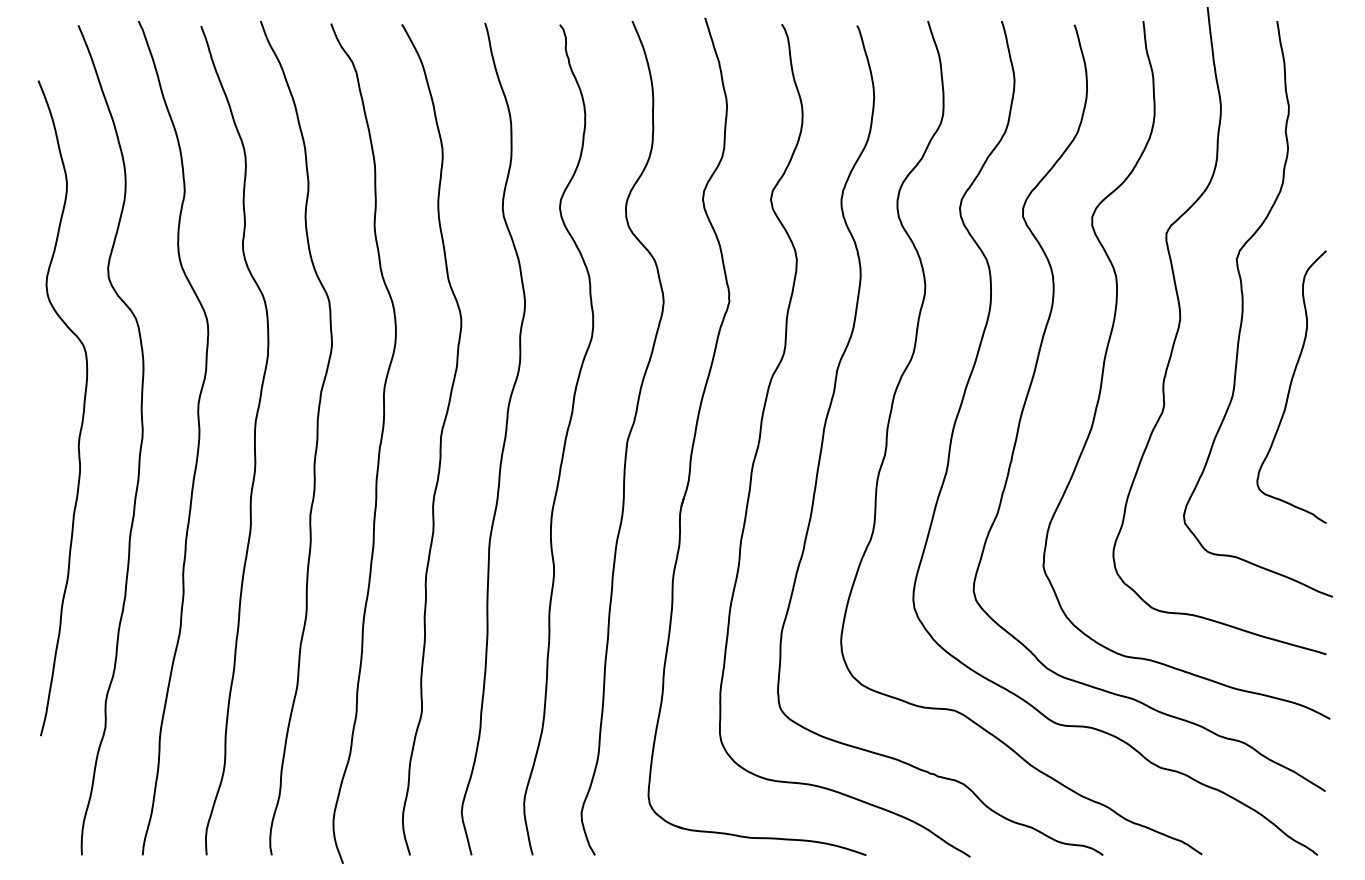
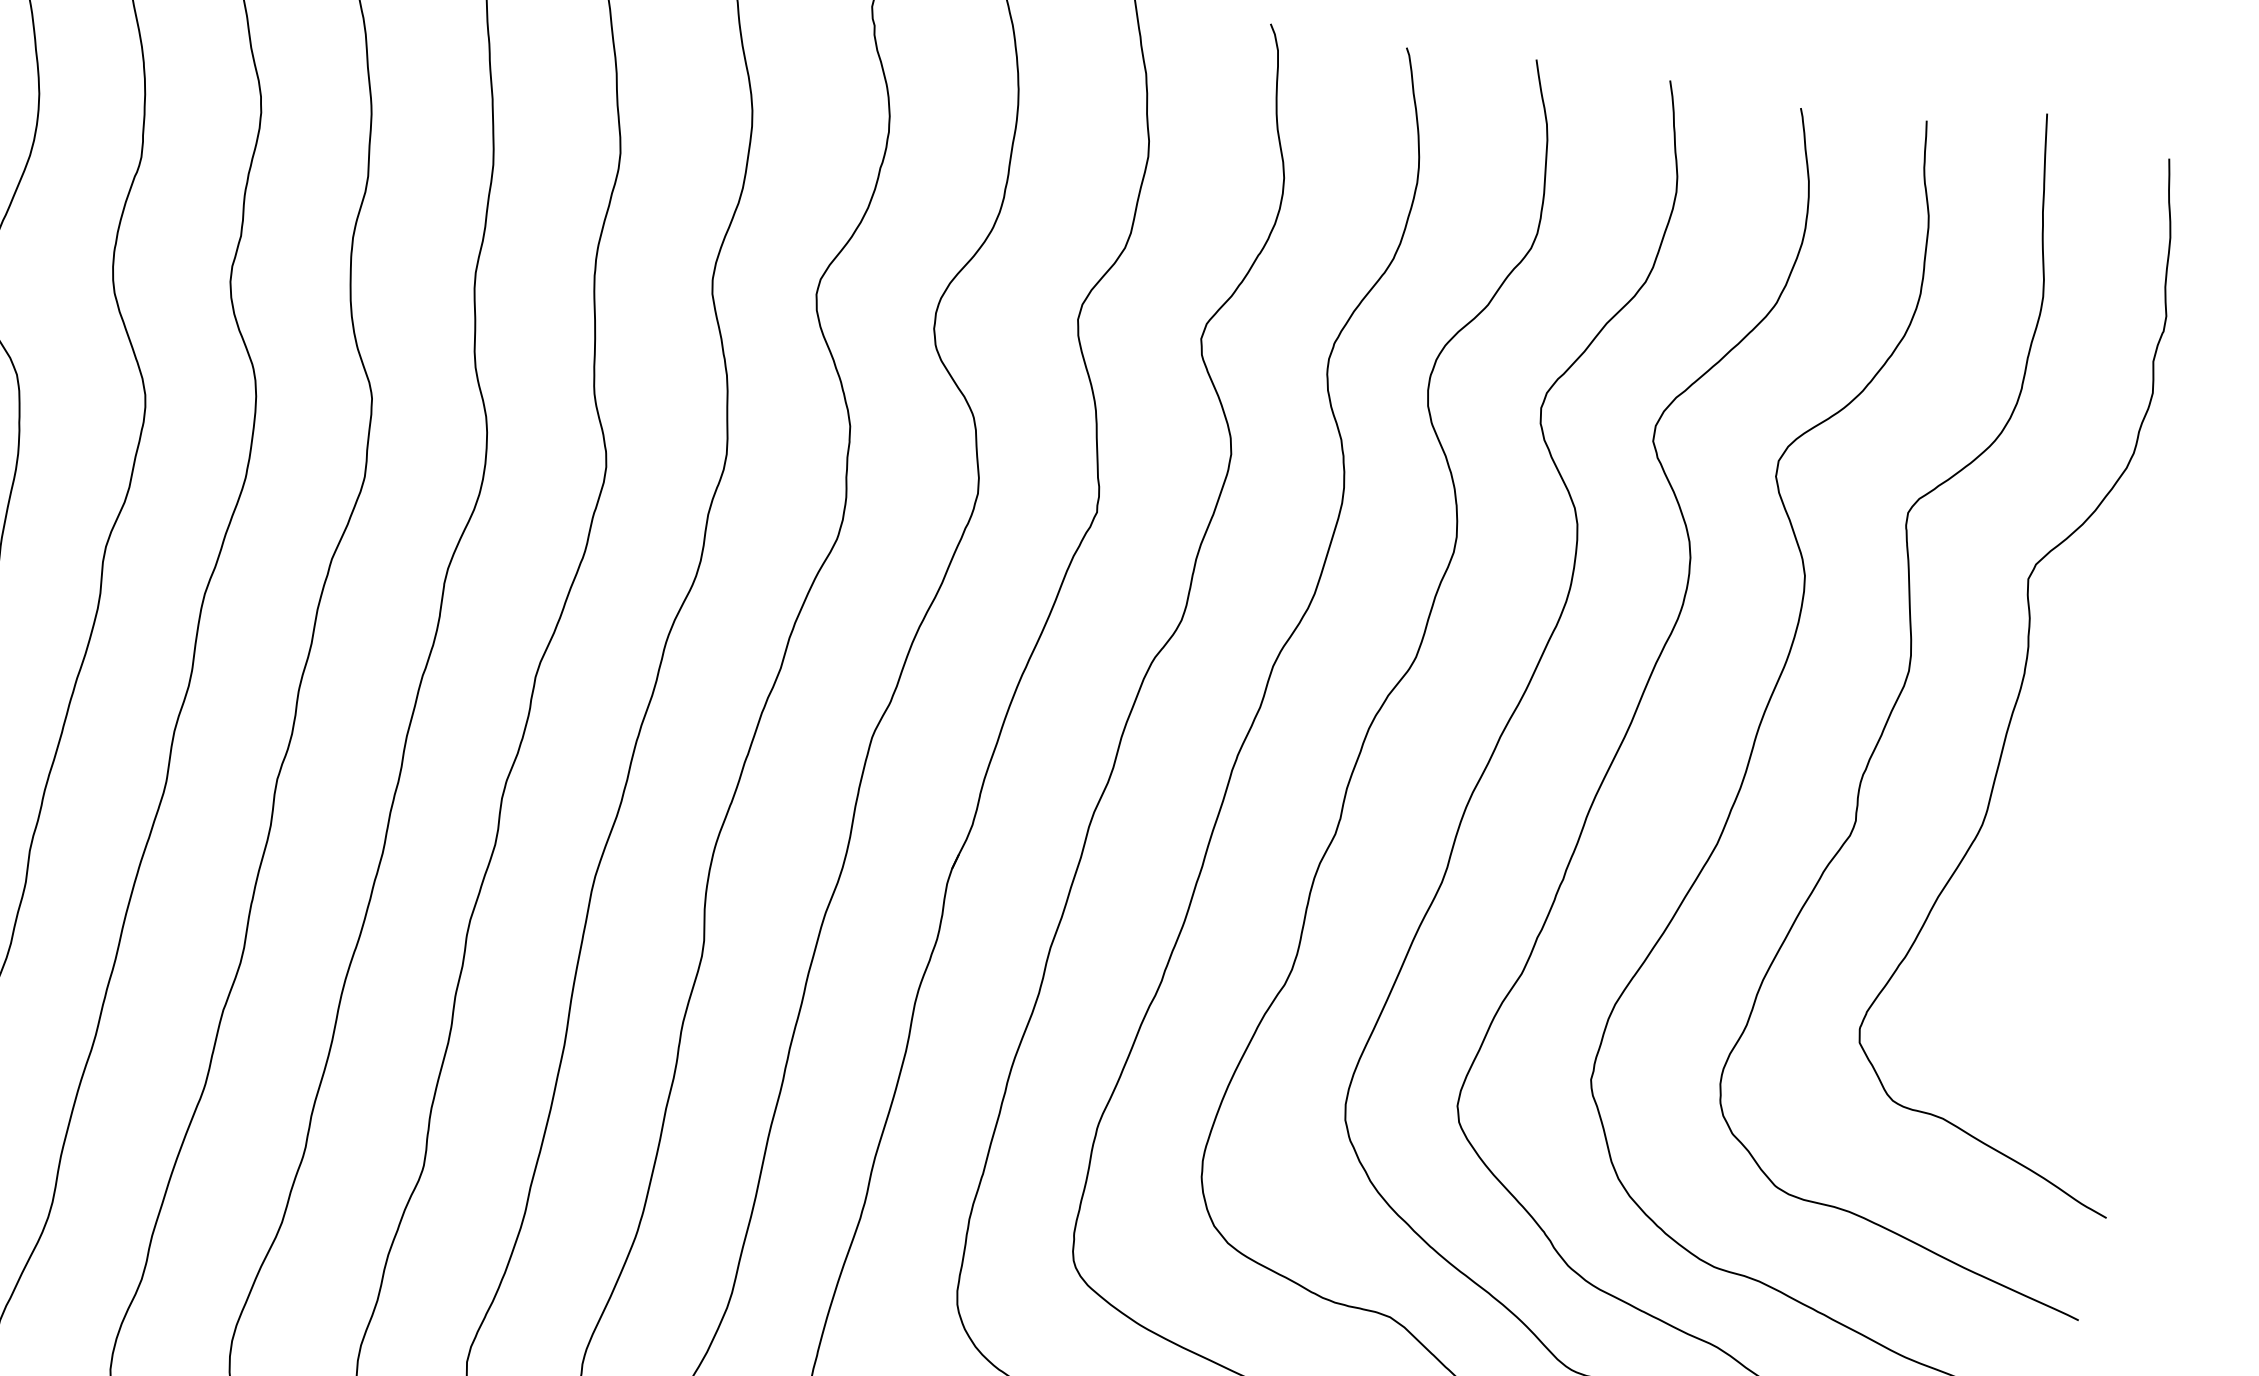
curve: (1291, 385) -> (2091, 823), removed

